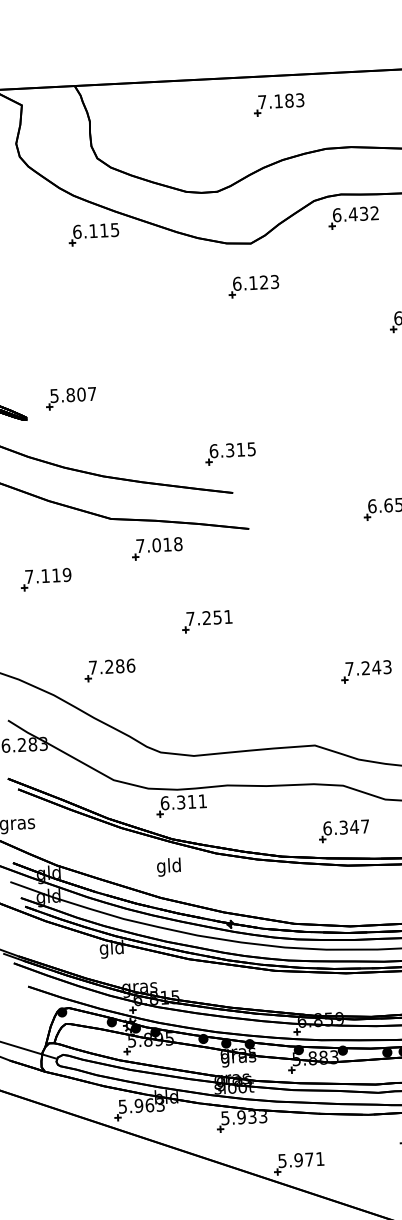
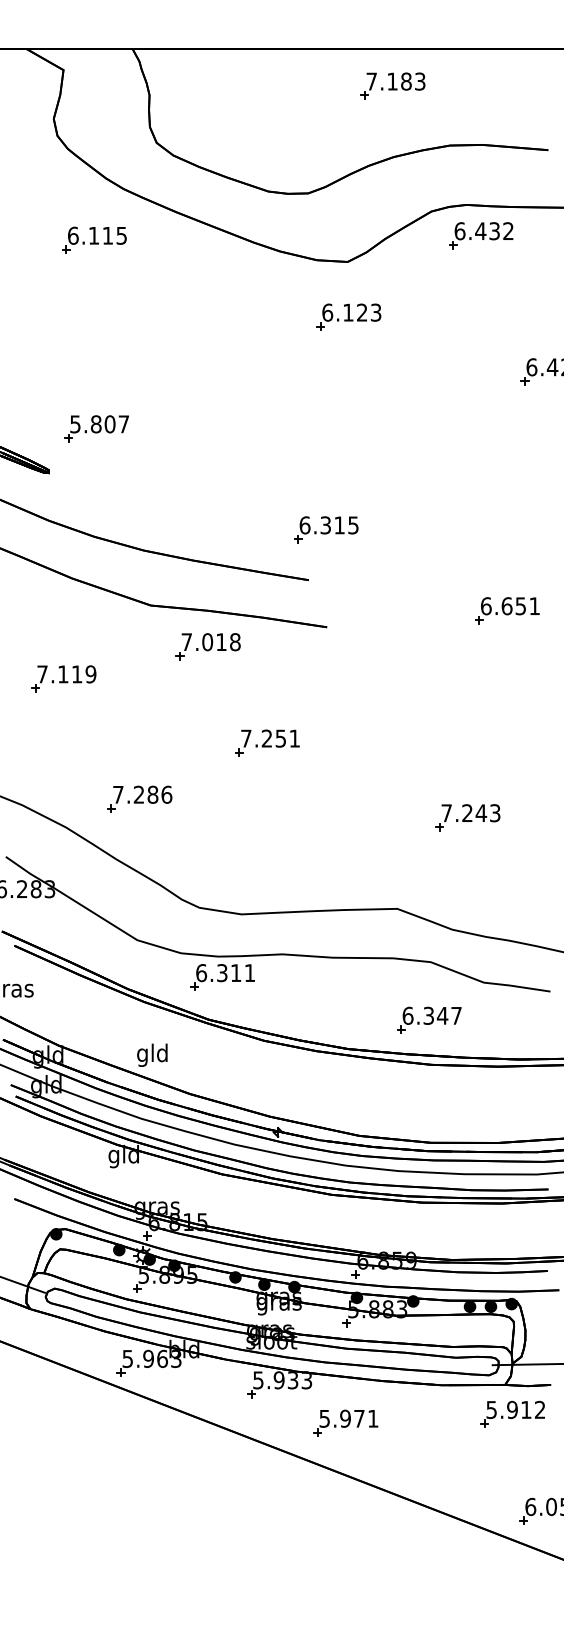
part: (93, 233) -> (94, 239), moved
part: (71, 398) -> (96, 428), moved
part: (230, 453) -> (326, 529), moved
text: (168, 866) -> (152, 1054), moved
part: (298, 1163) -> (345, 1422), moved

